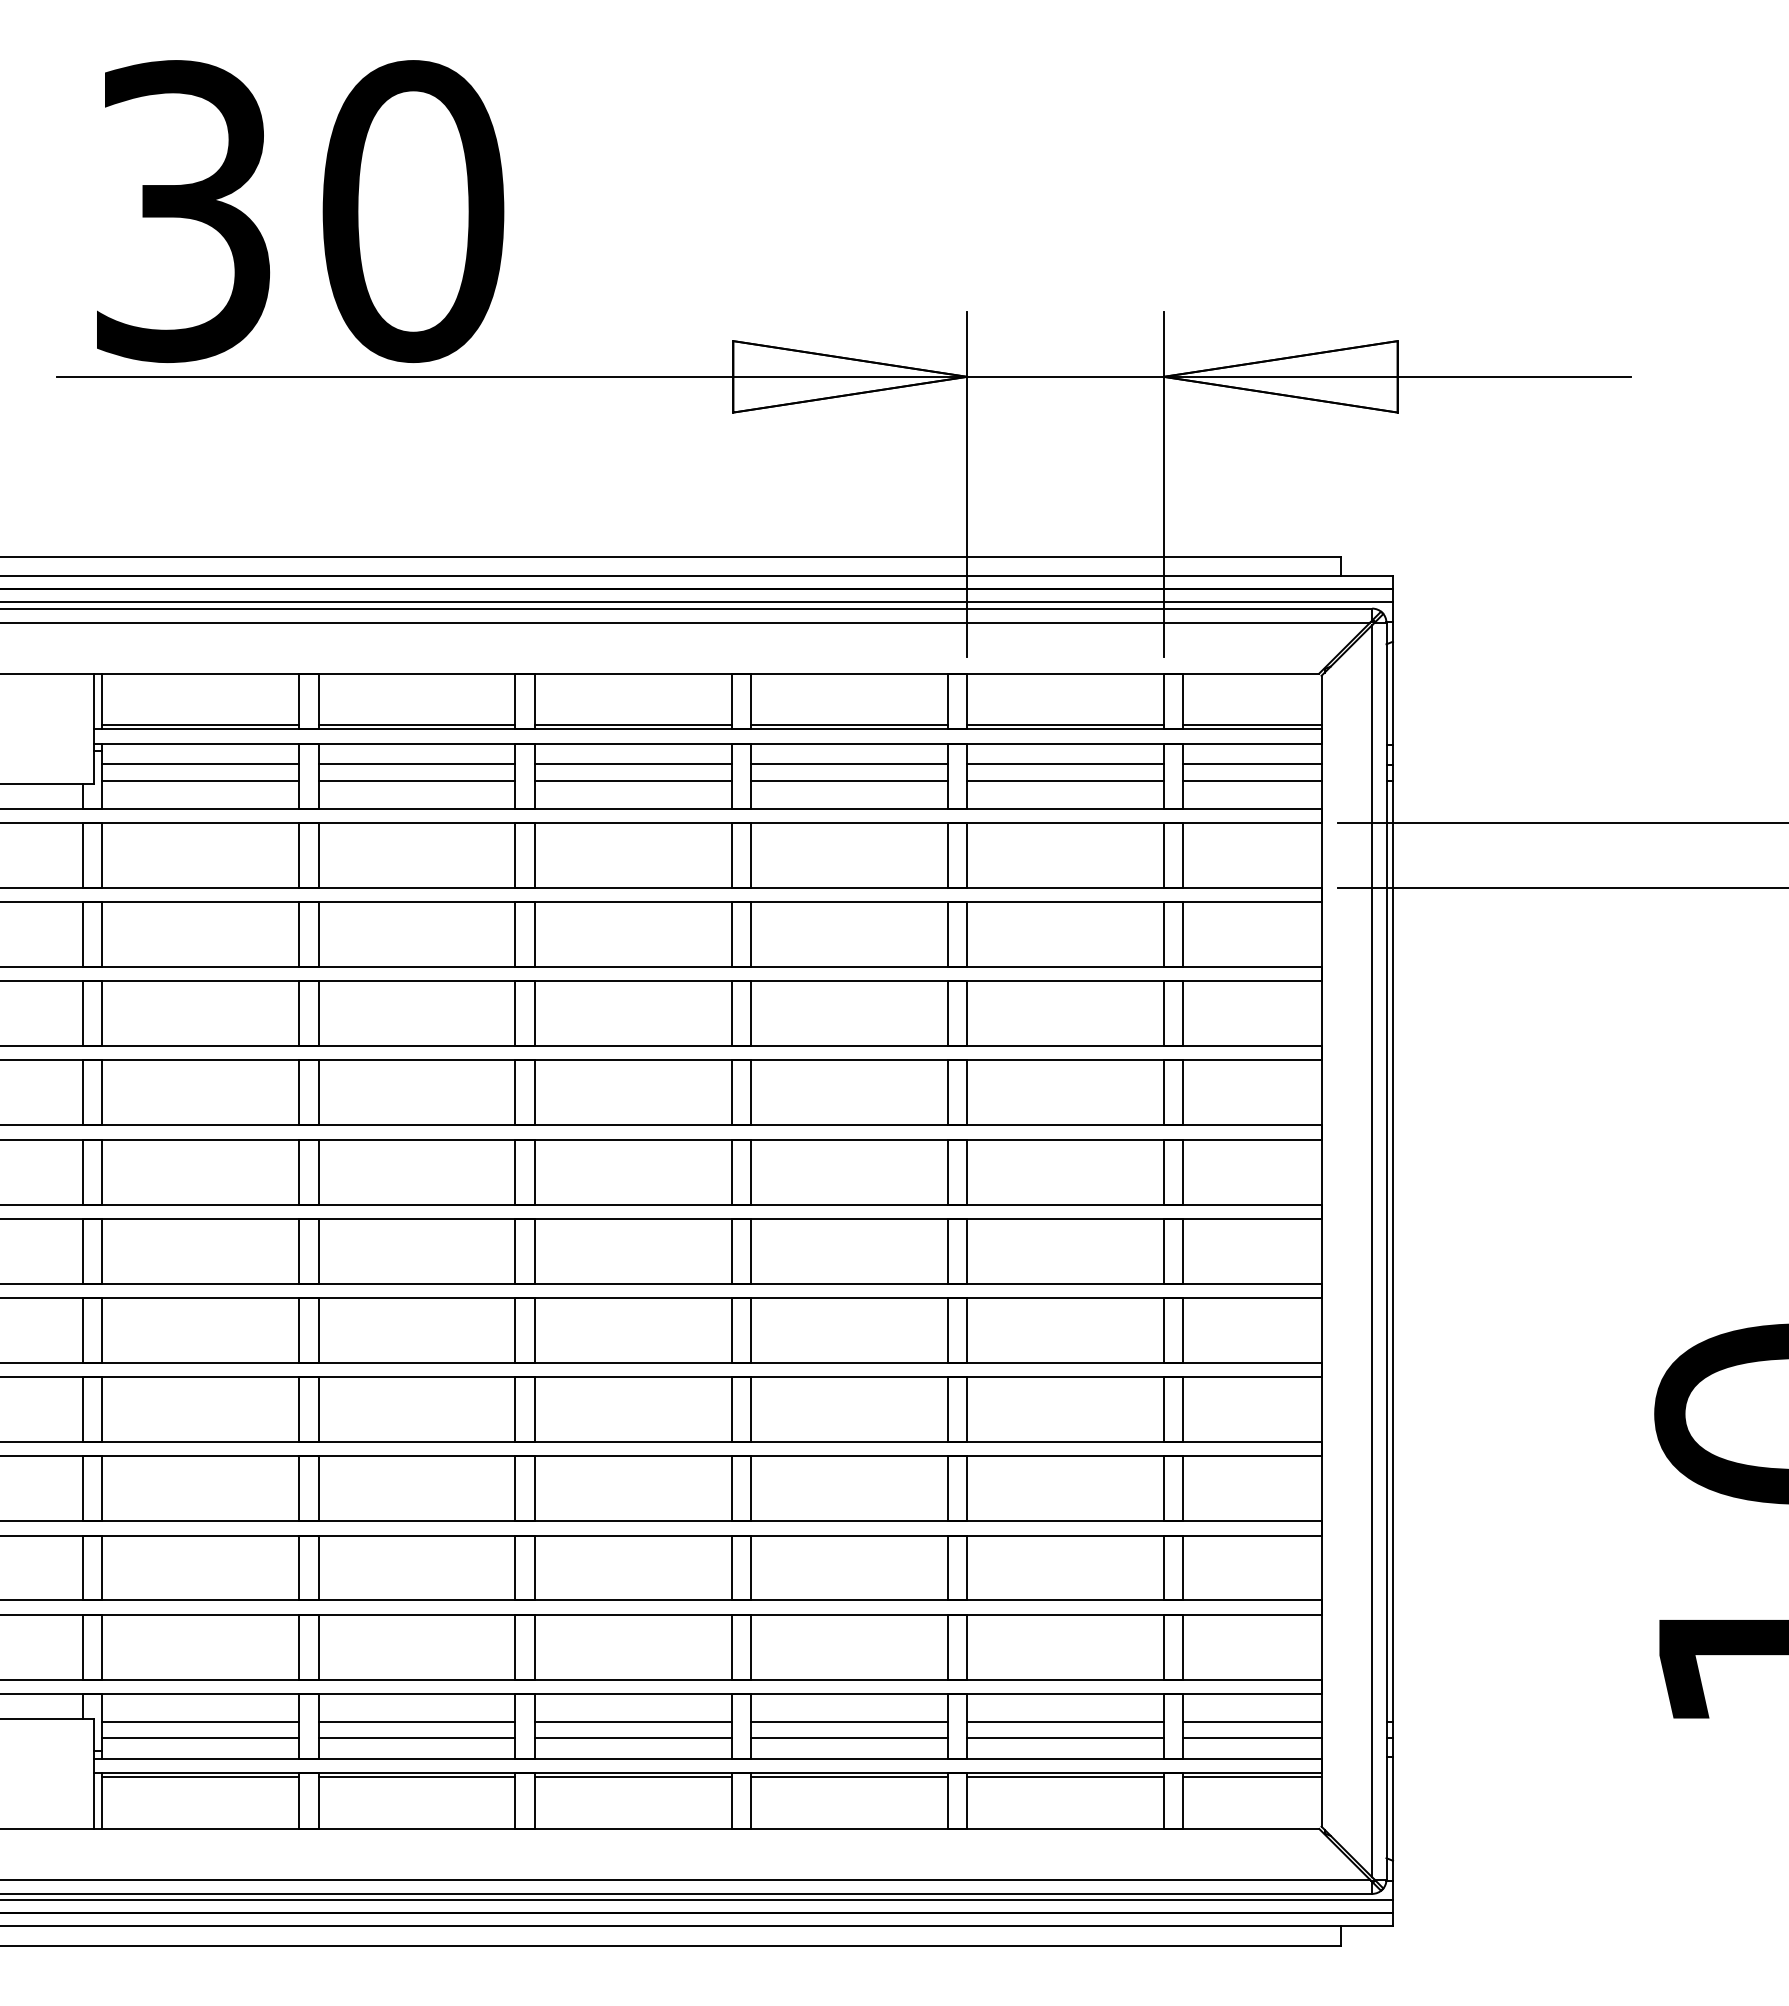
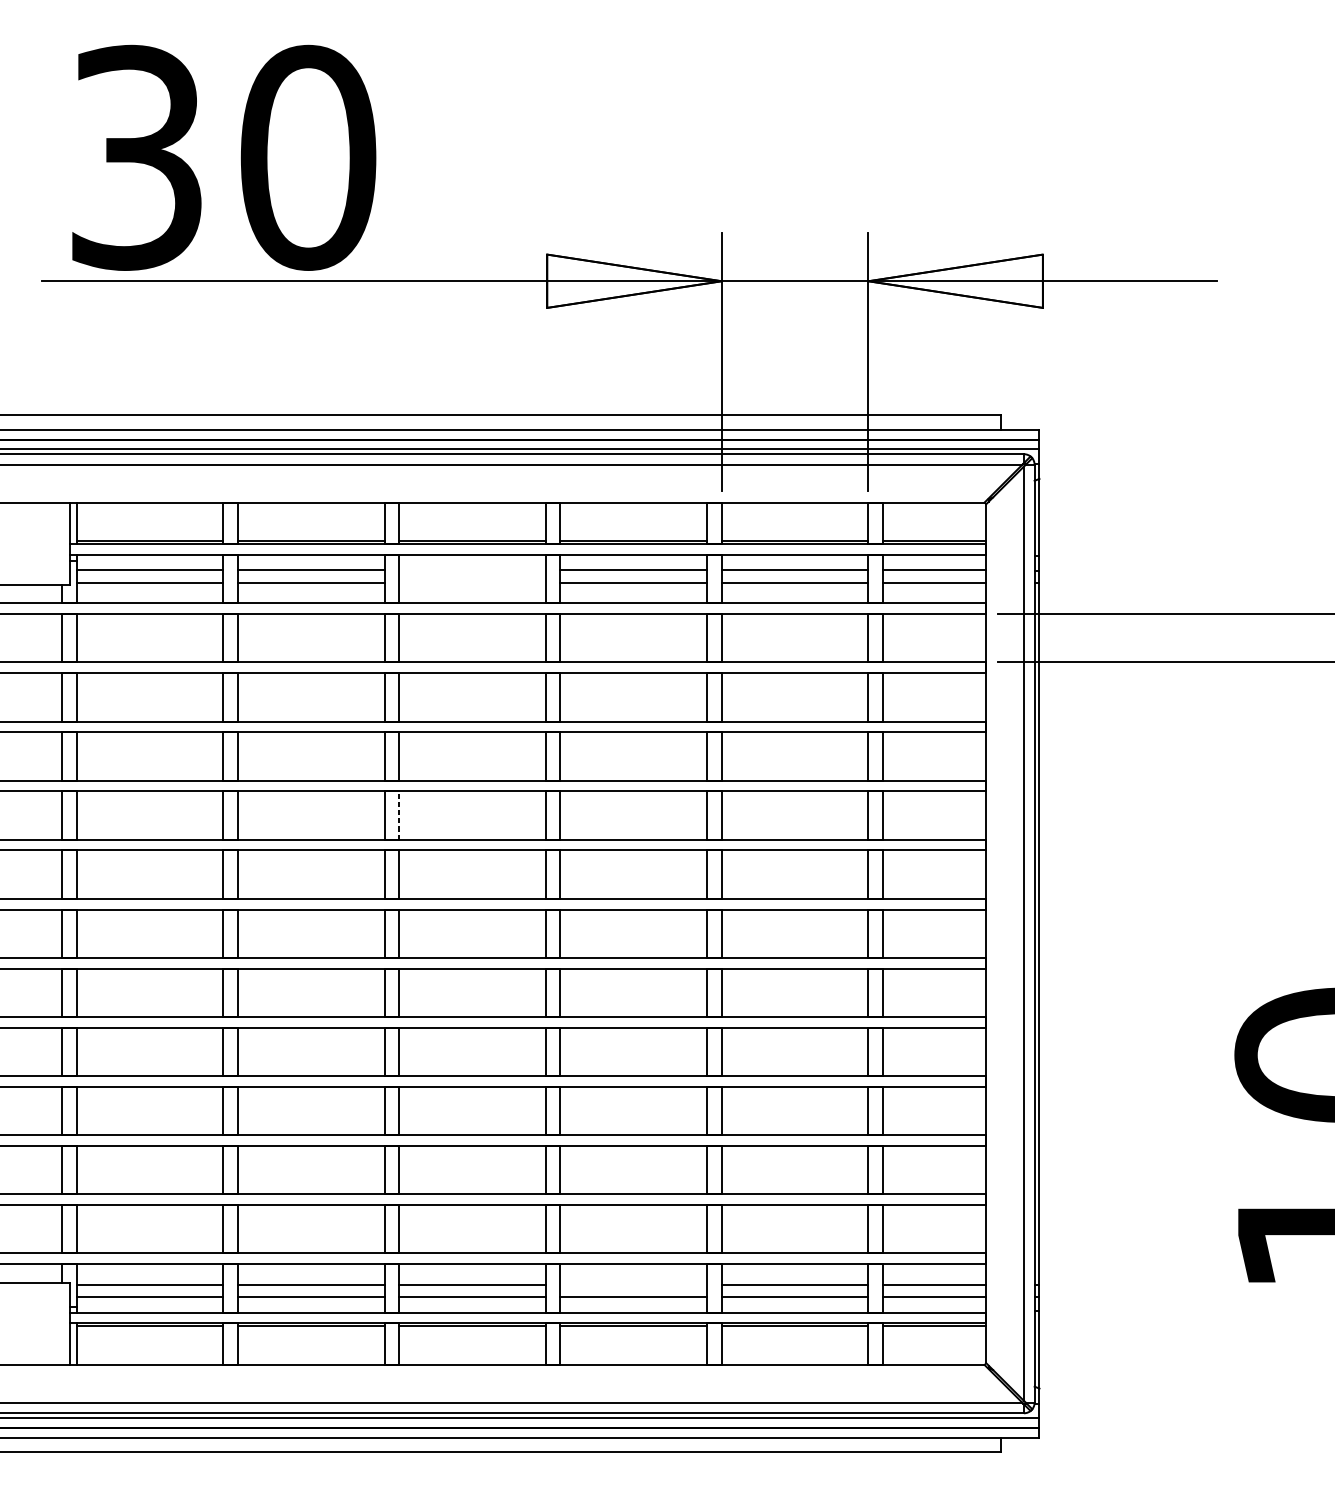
line: (632, 764) -> (471, 570), removed
line: (632, 780) -> (471, 582), removed
line: (534, 1092) -> (398, 815), solid -> dashed
line: (848, 1721) -> (633, 1284), removed

